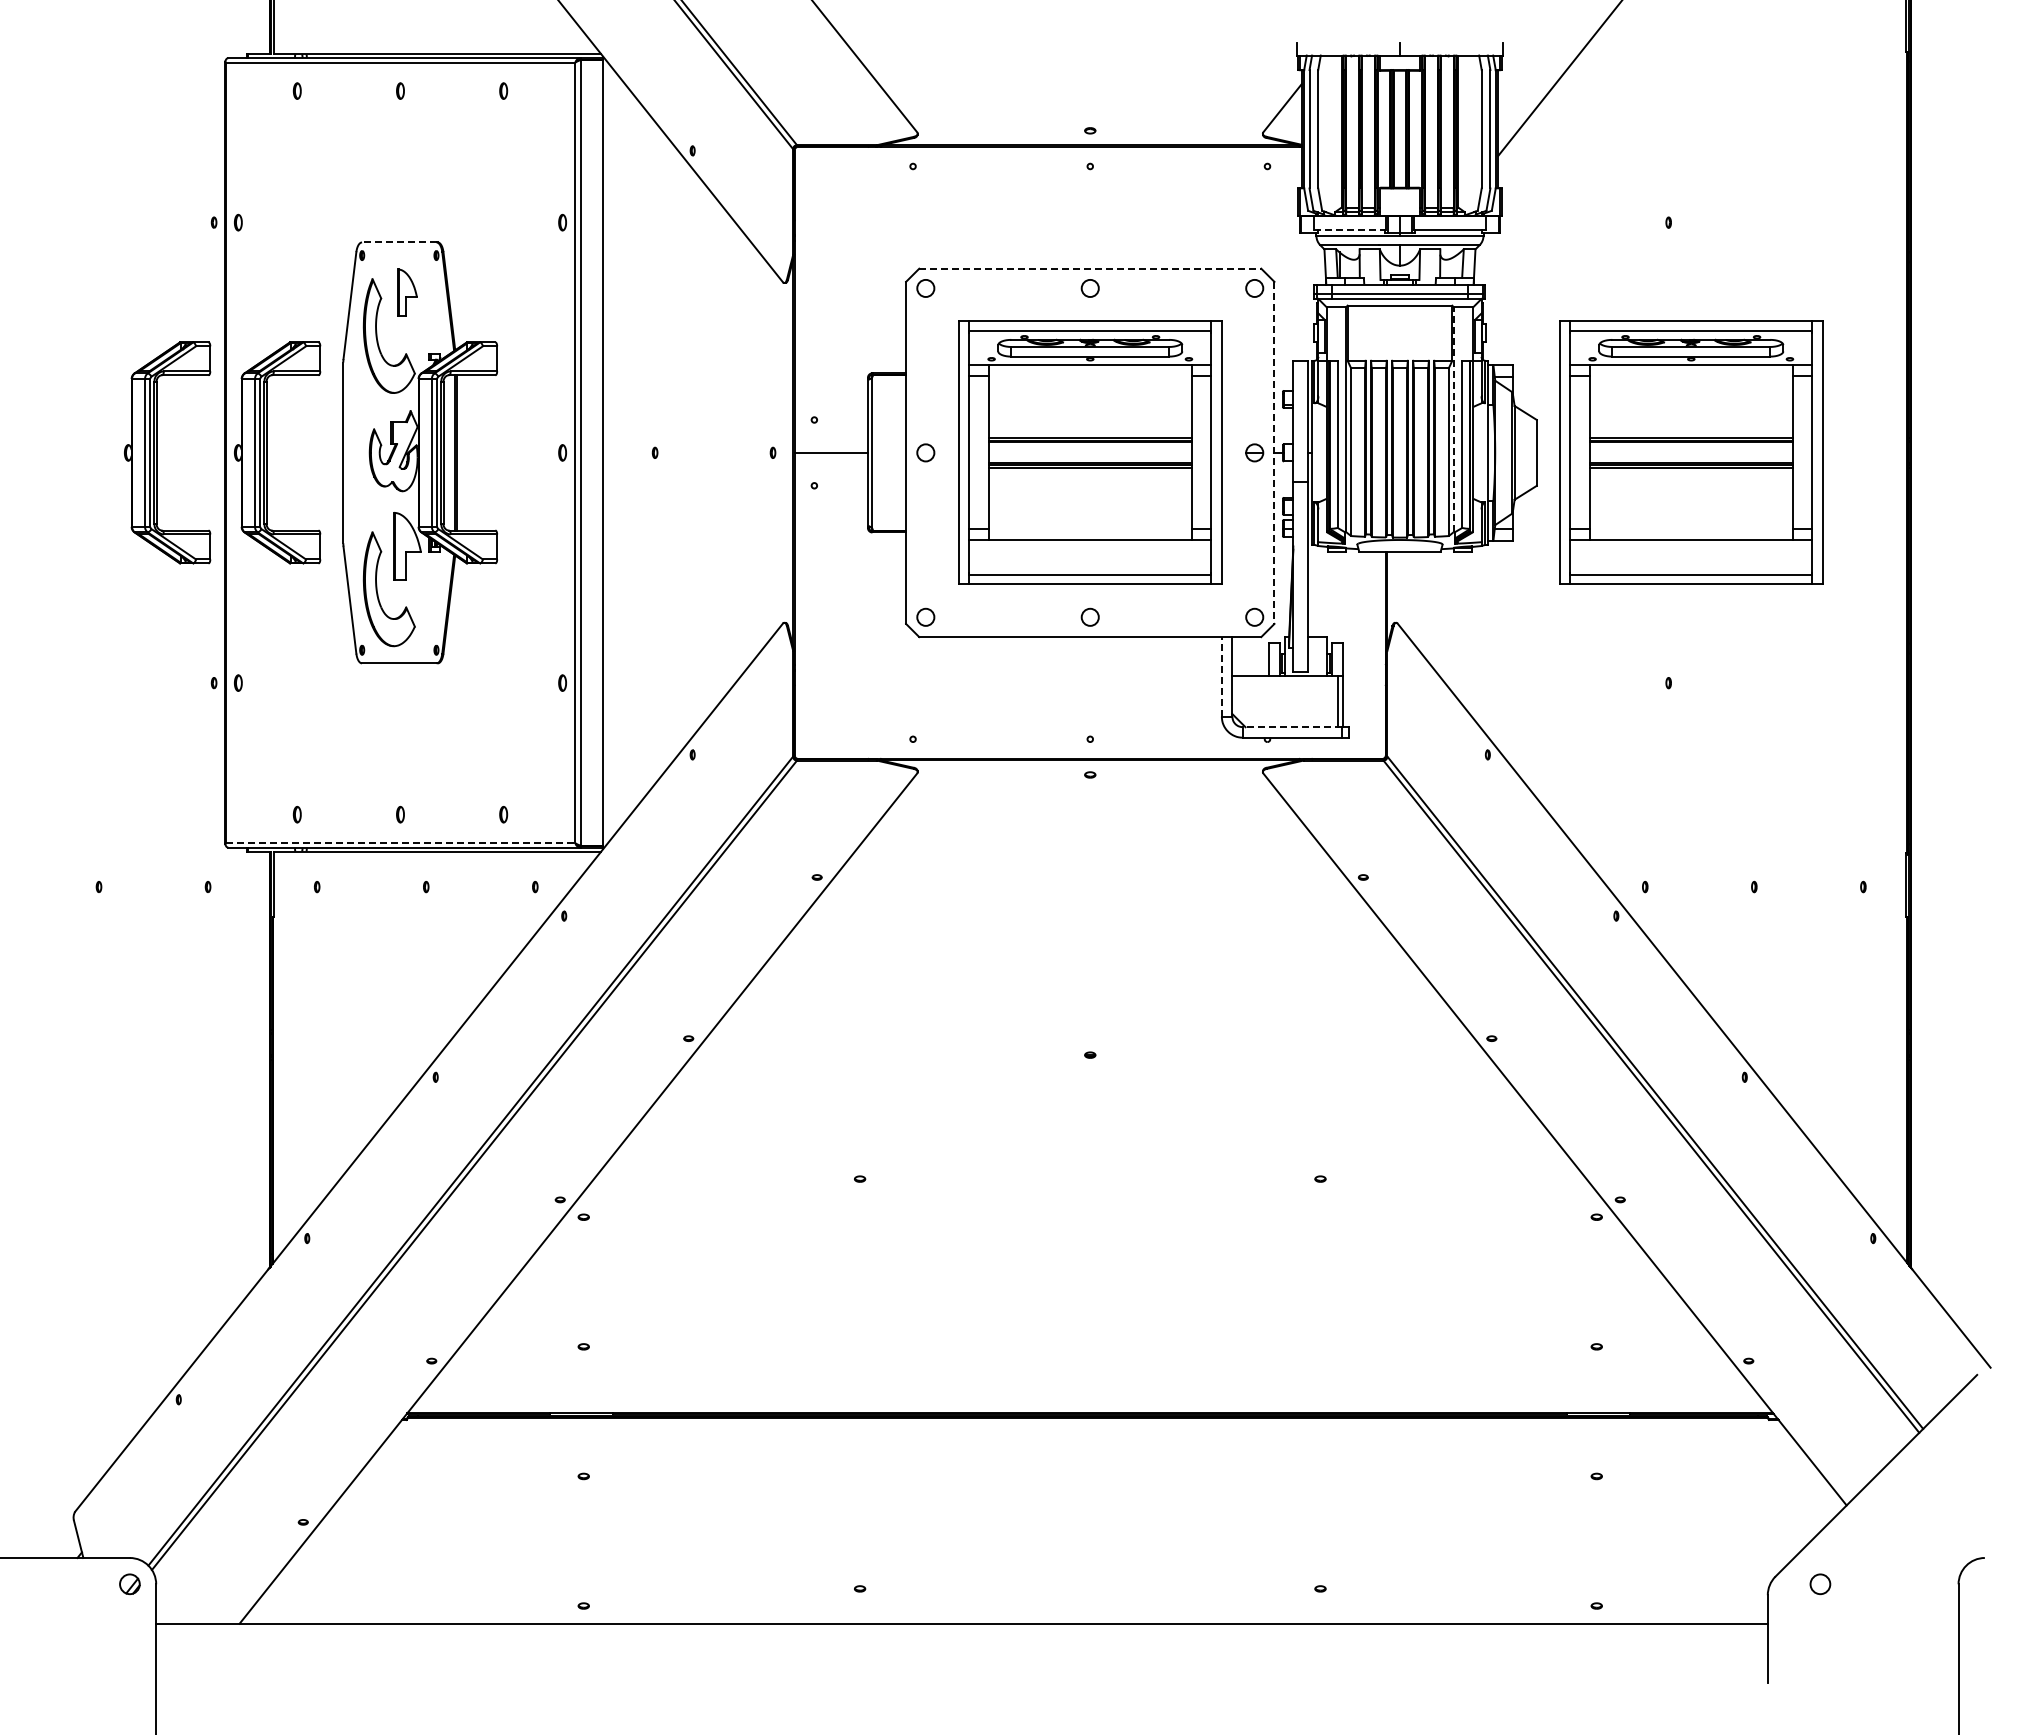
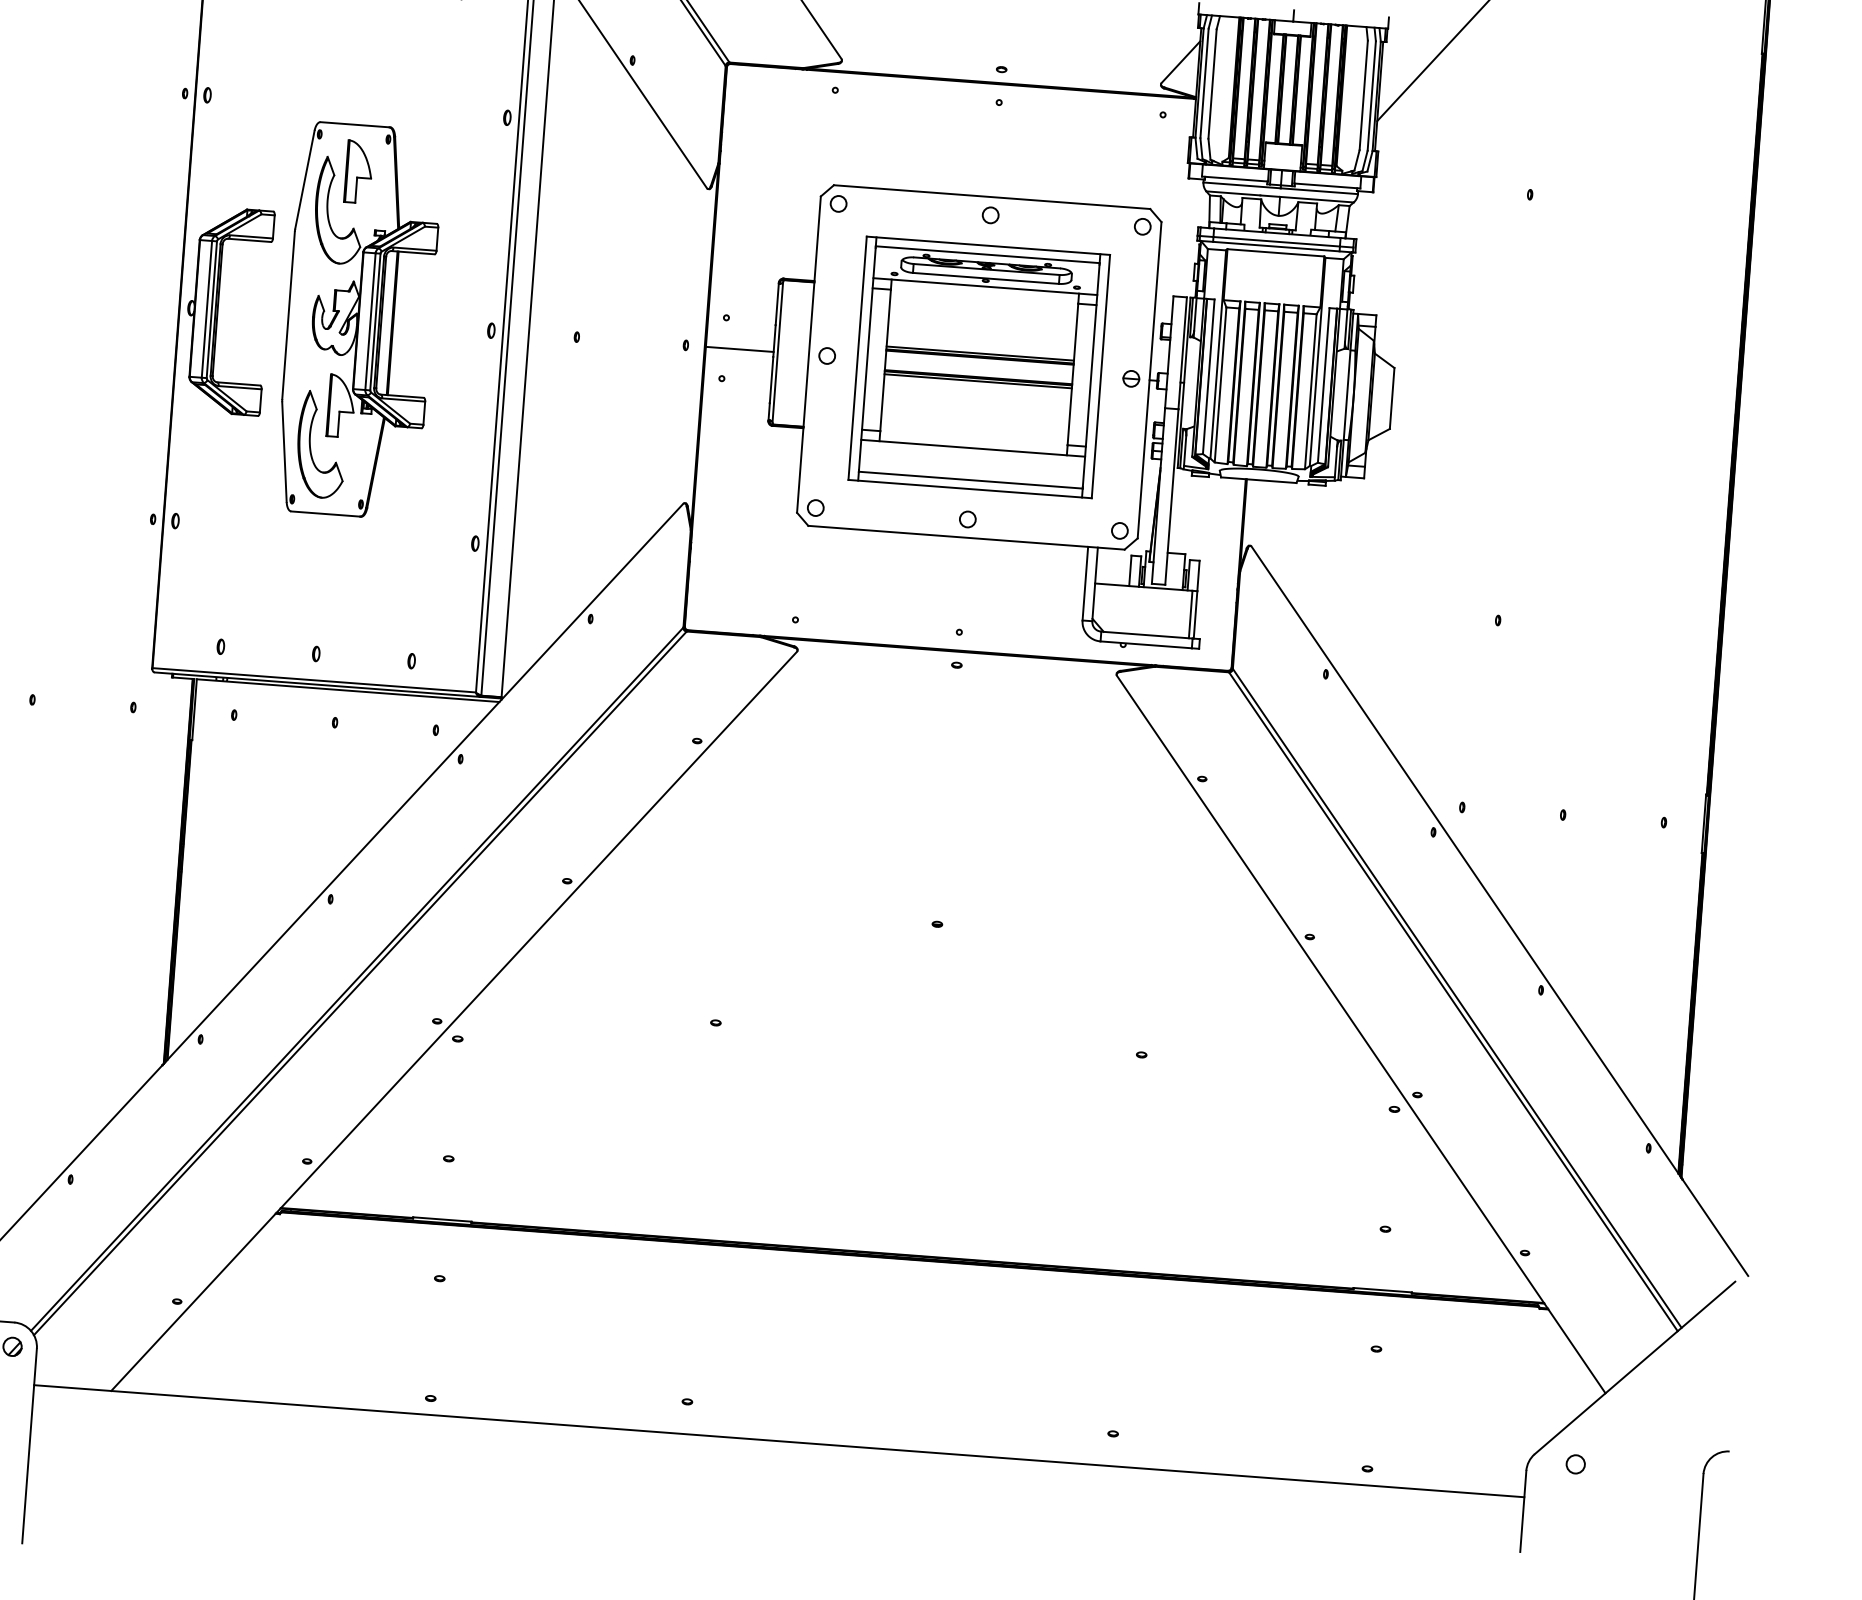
line: (1350, 229) -> (1235, 178), dashed -> solid
line: (398, 242) -> (354, 124), dashed -> solid
line: (1090, 268) -> (992, 196), dashed -> solid
part: (407, 292) -> (359, 171), size x1.43
line: (1453, 419) -> (1317, 361), dashed -> solid
part: (157, 452) -> (116, 302), removed
part: (1691, 452) -> (1535, 408), removed
line: (1274, 453) -> (1149, 380), dashed -> solid
line: (1221, 676) -> (1085, 583), dashed -> solid
line: (1291, 727) -> (1146, 635), dashed -> solid
line: (400, 843) -> (314, 680), dashed -> solid

